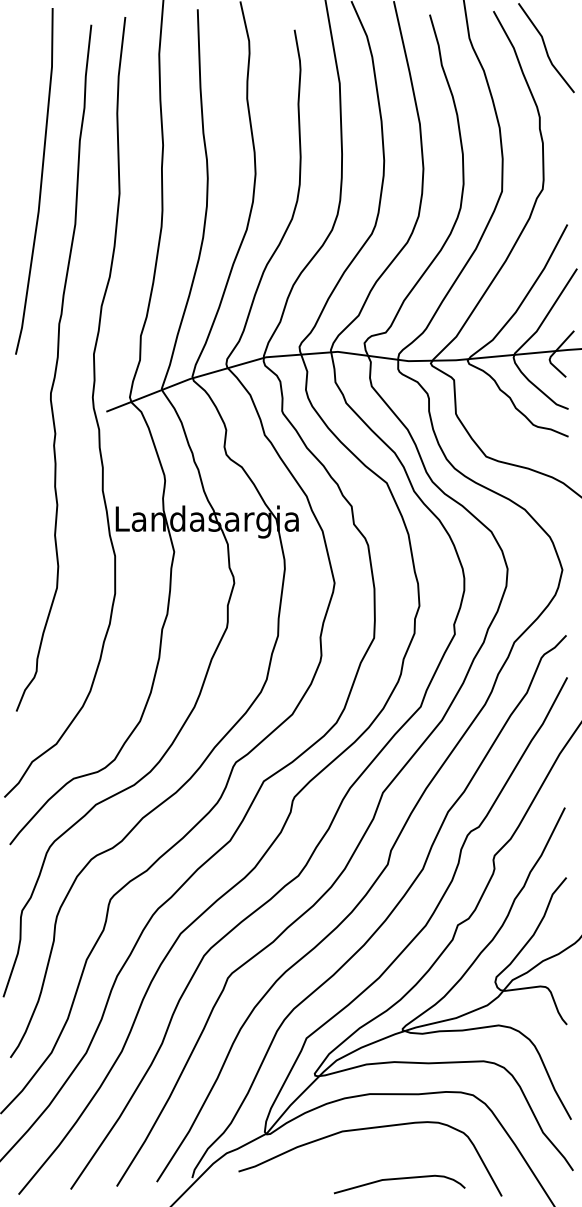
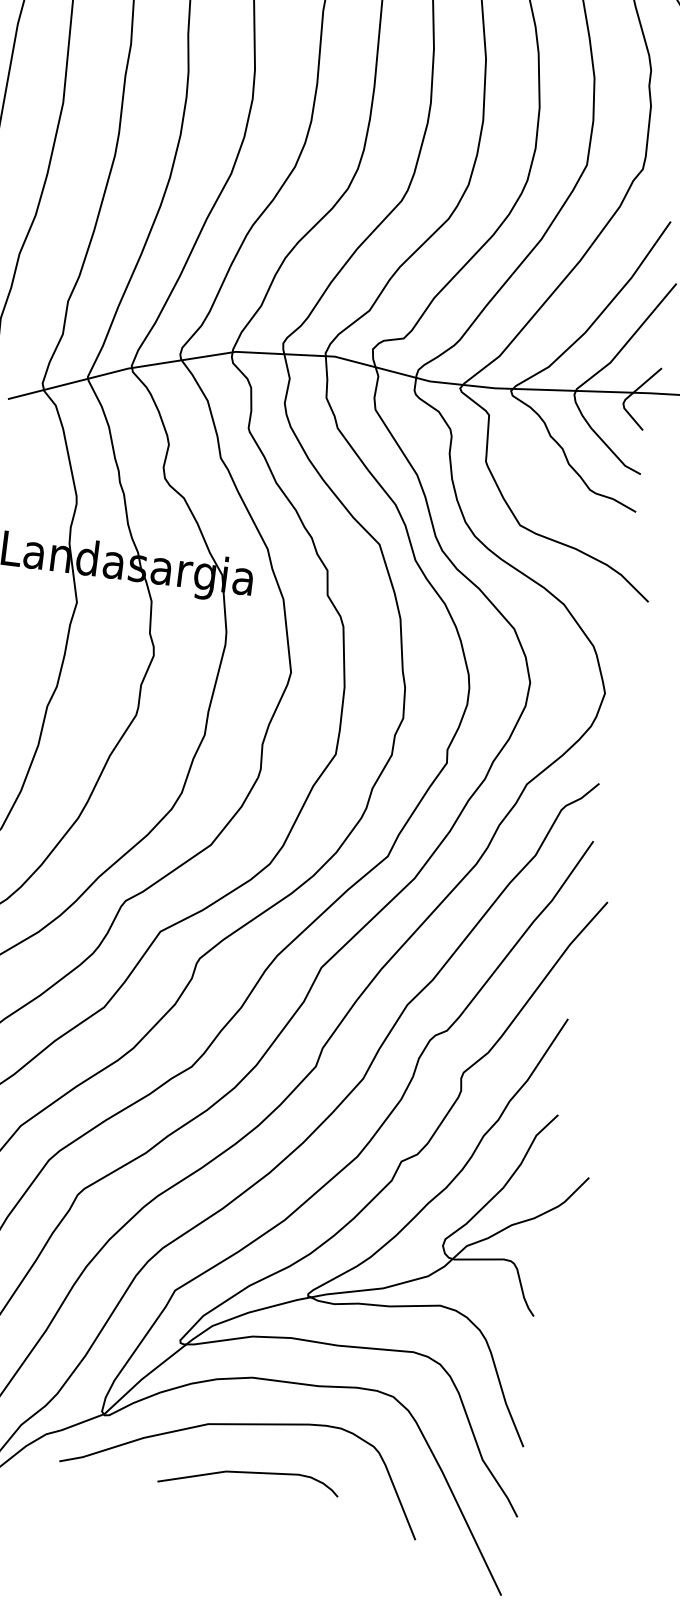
curve: (399, 1179) -> (249, 1473), moved

